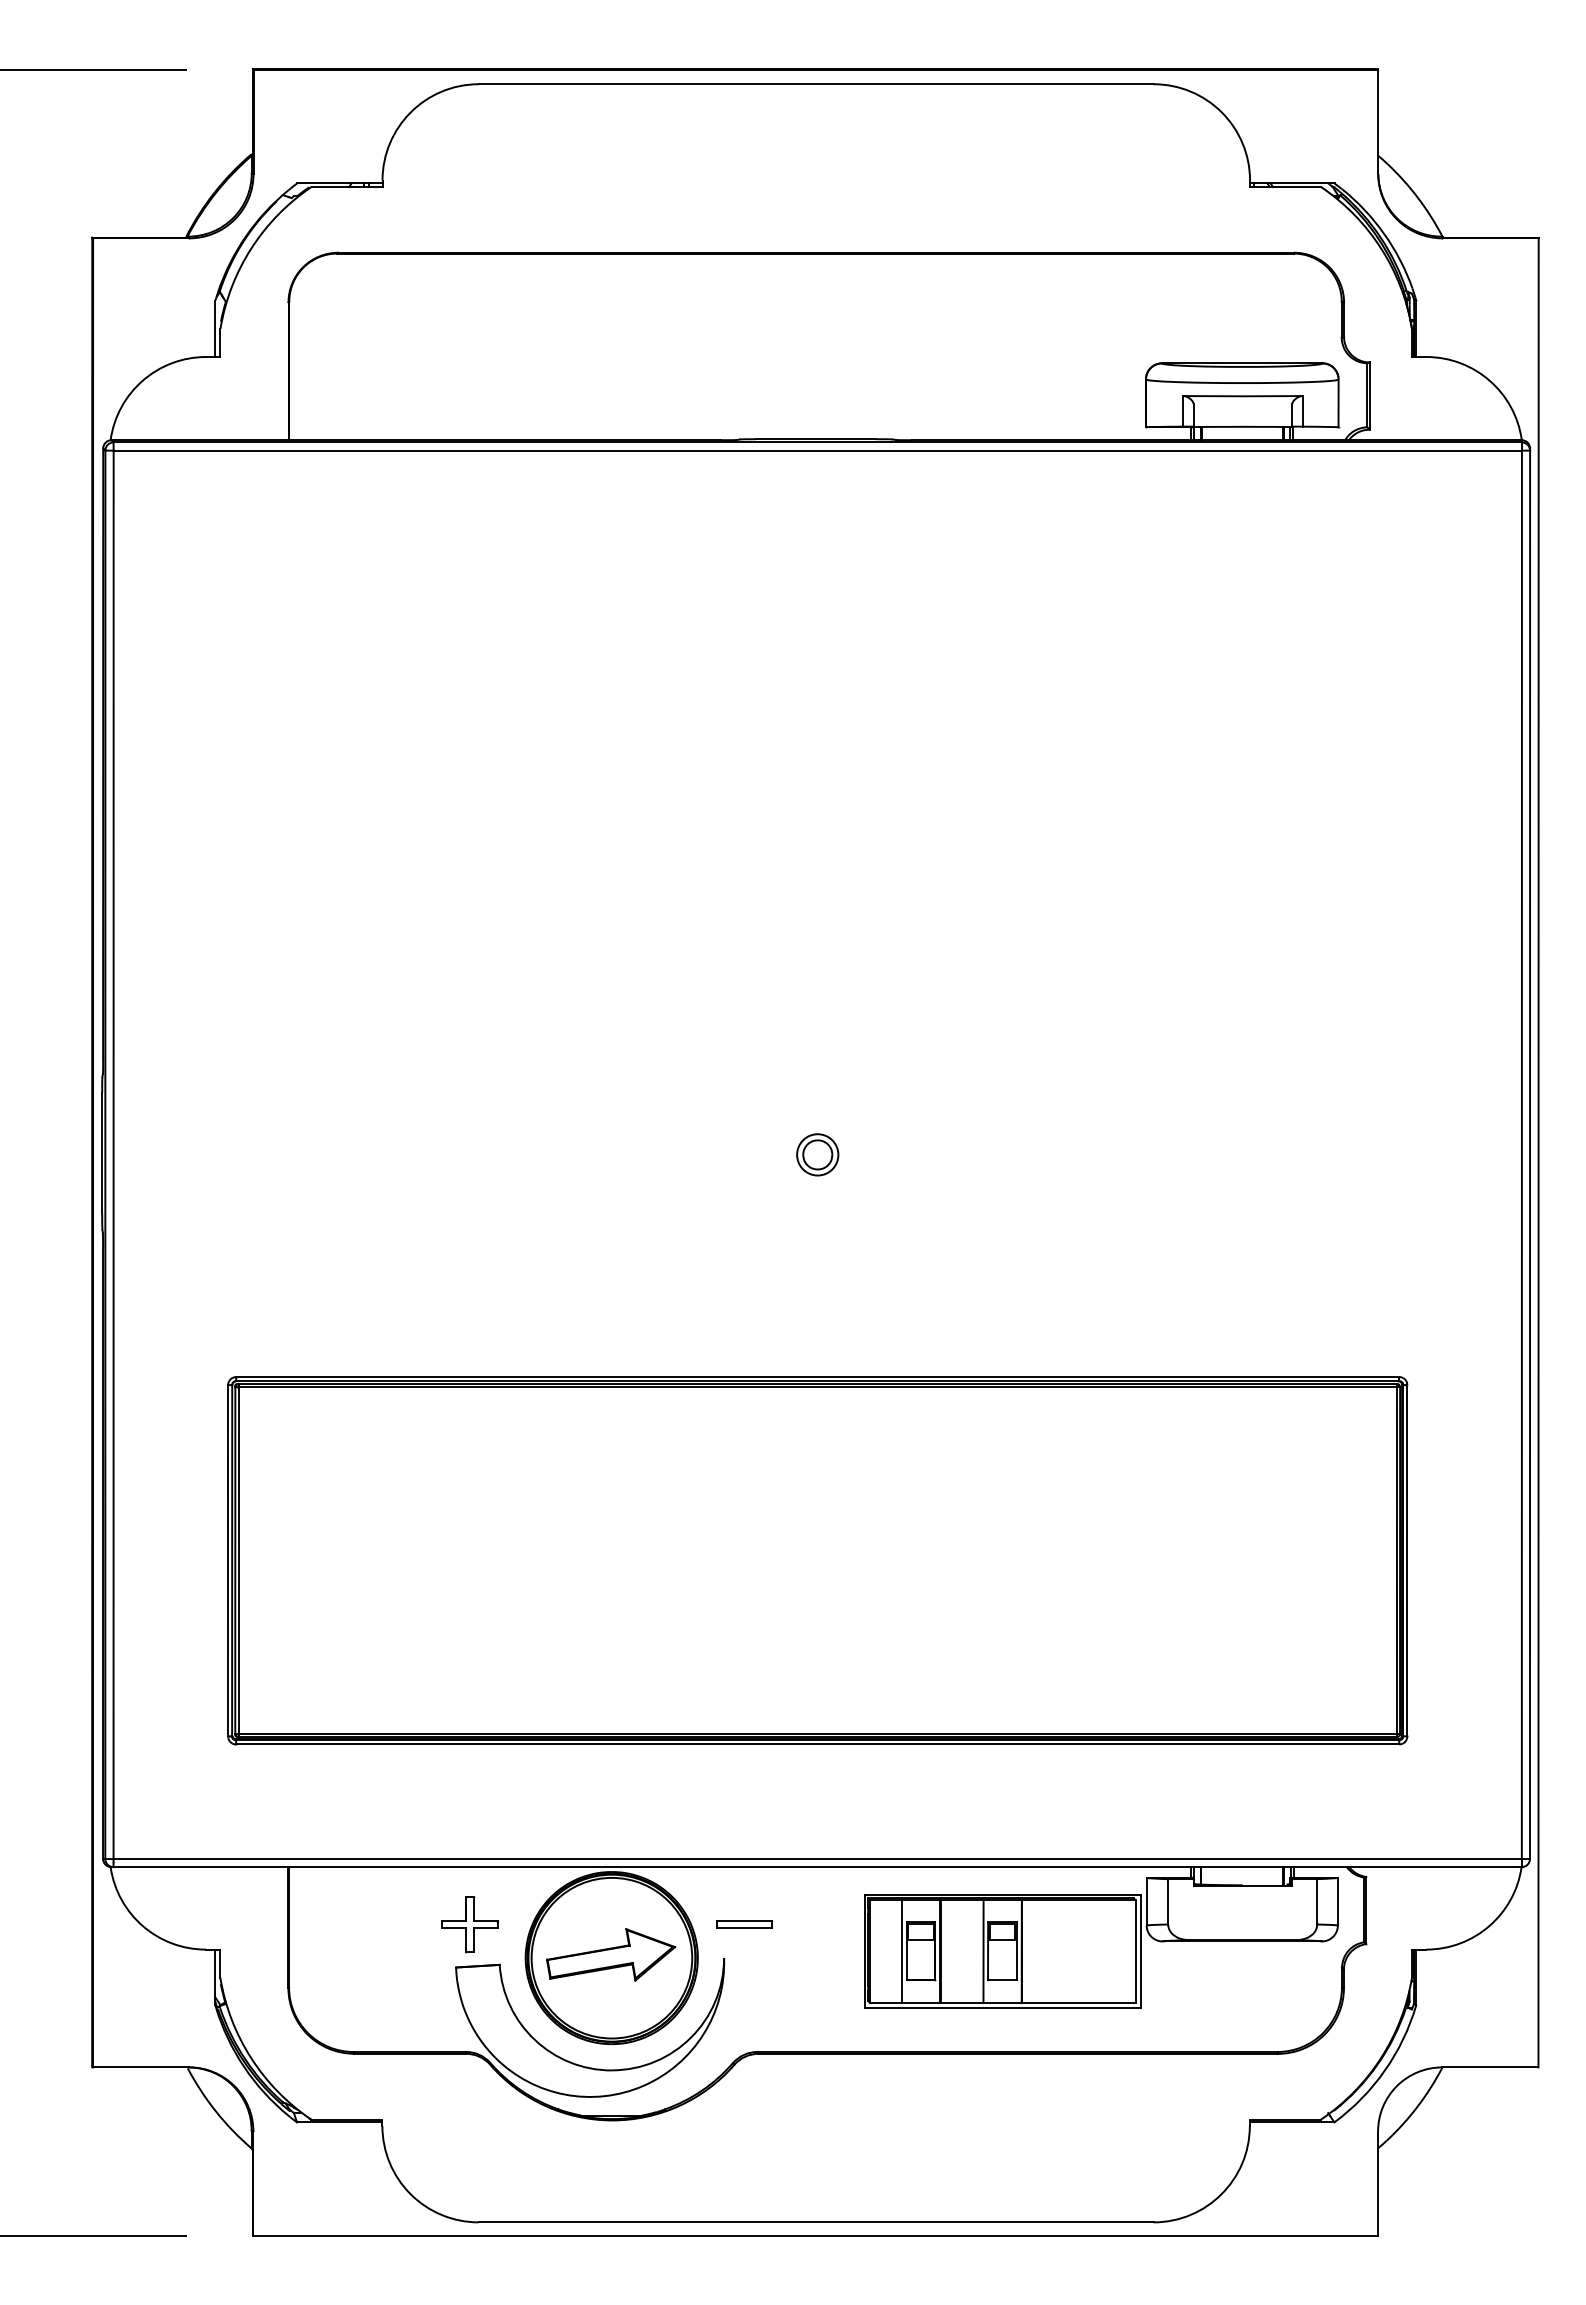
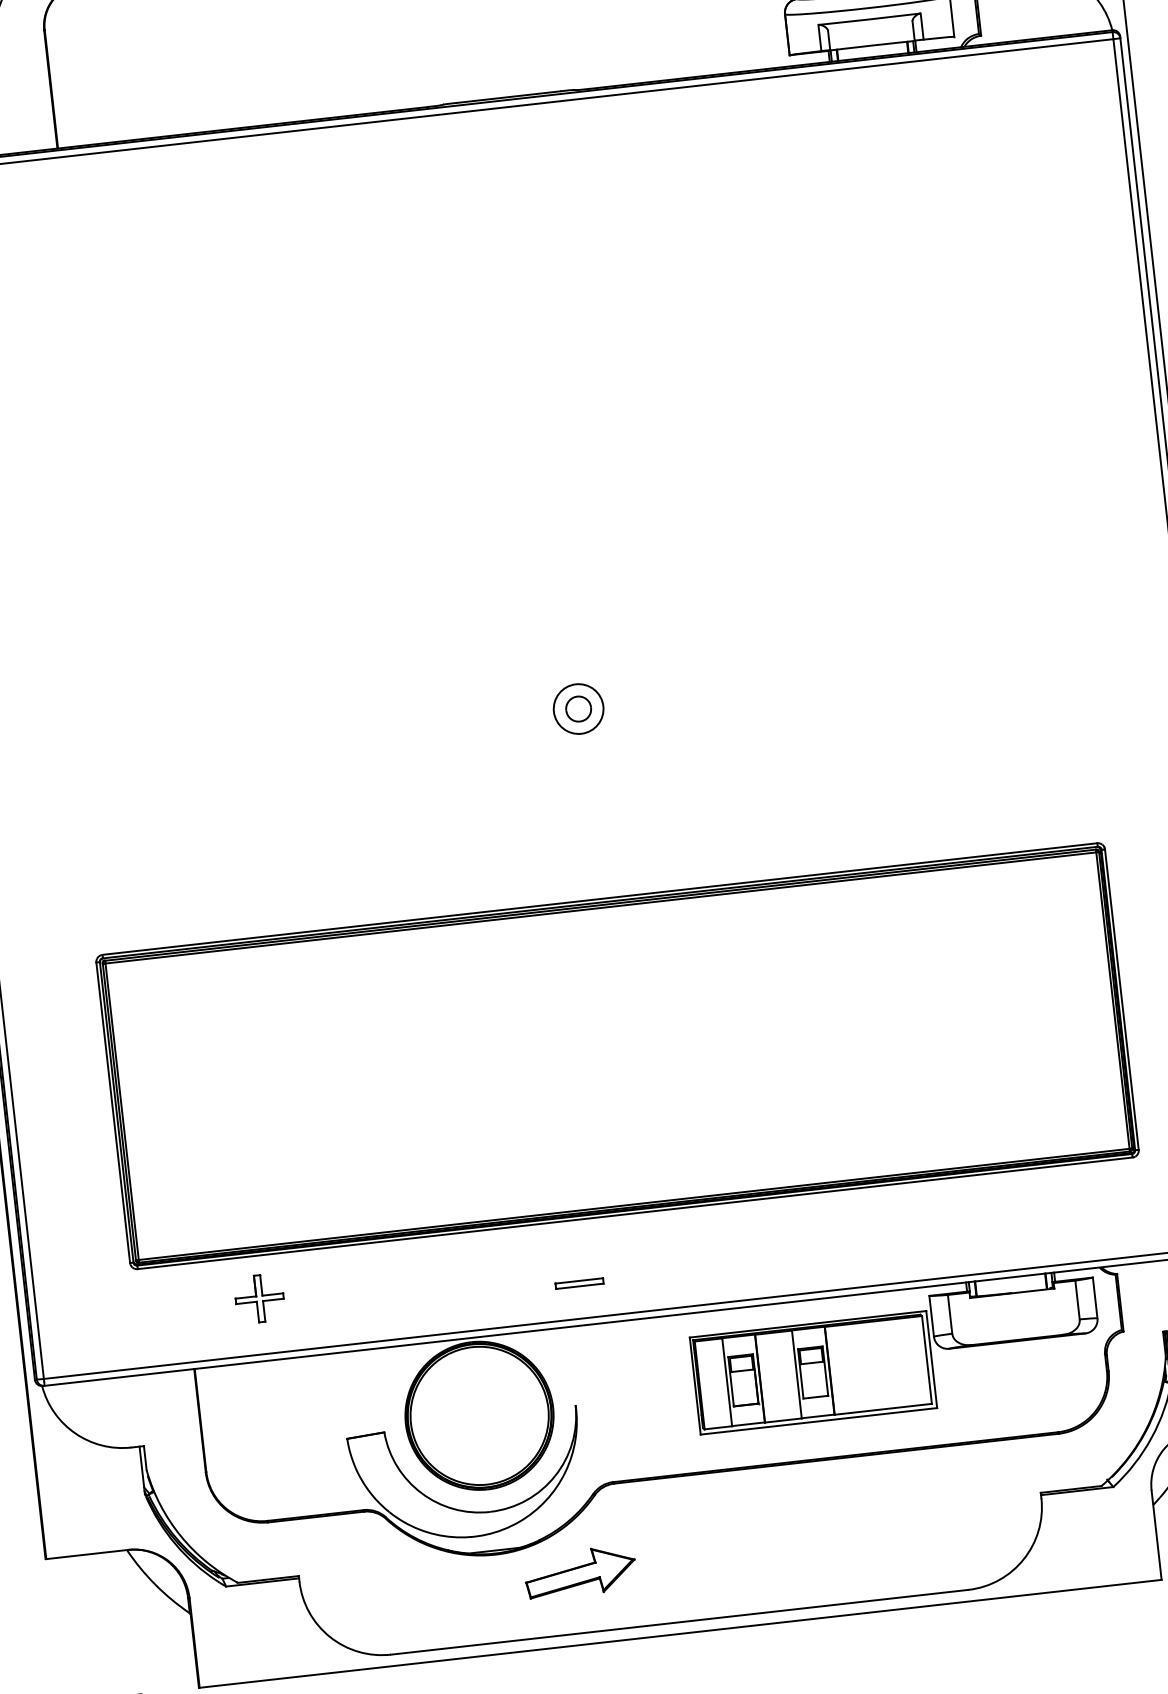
circle: (817, 1154) -> (578, 708), size x1.4
part: (469, 1924) -> (259, 1298), moved
part: (744, 1924) -> (579, 1283), moved
part: (611, 1954) -> (580, 1571), moved

